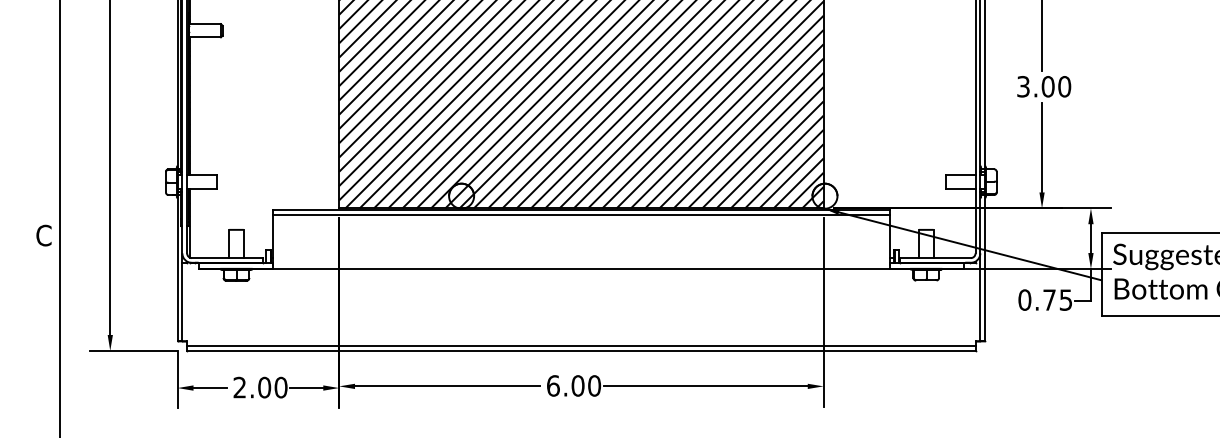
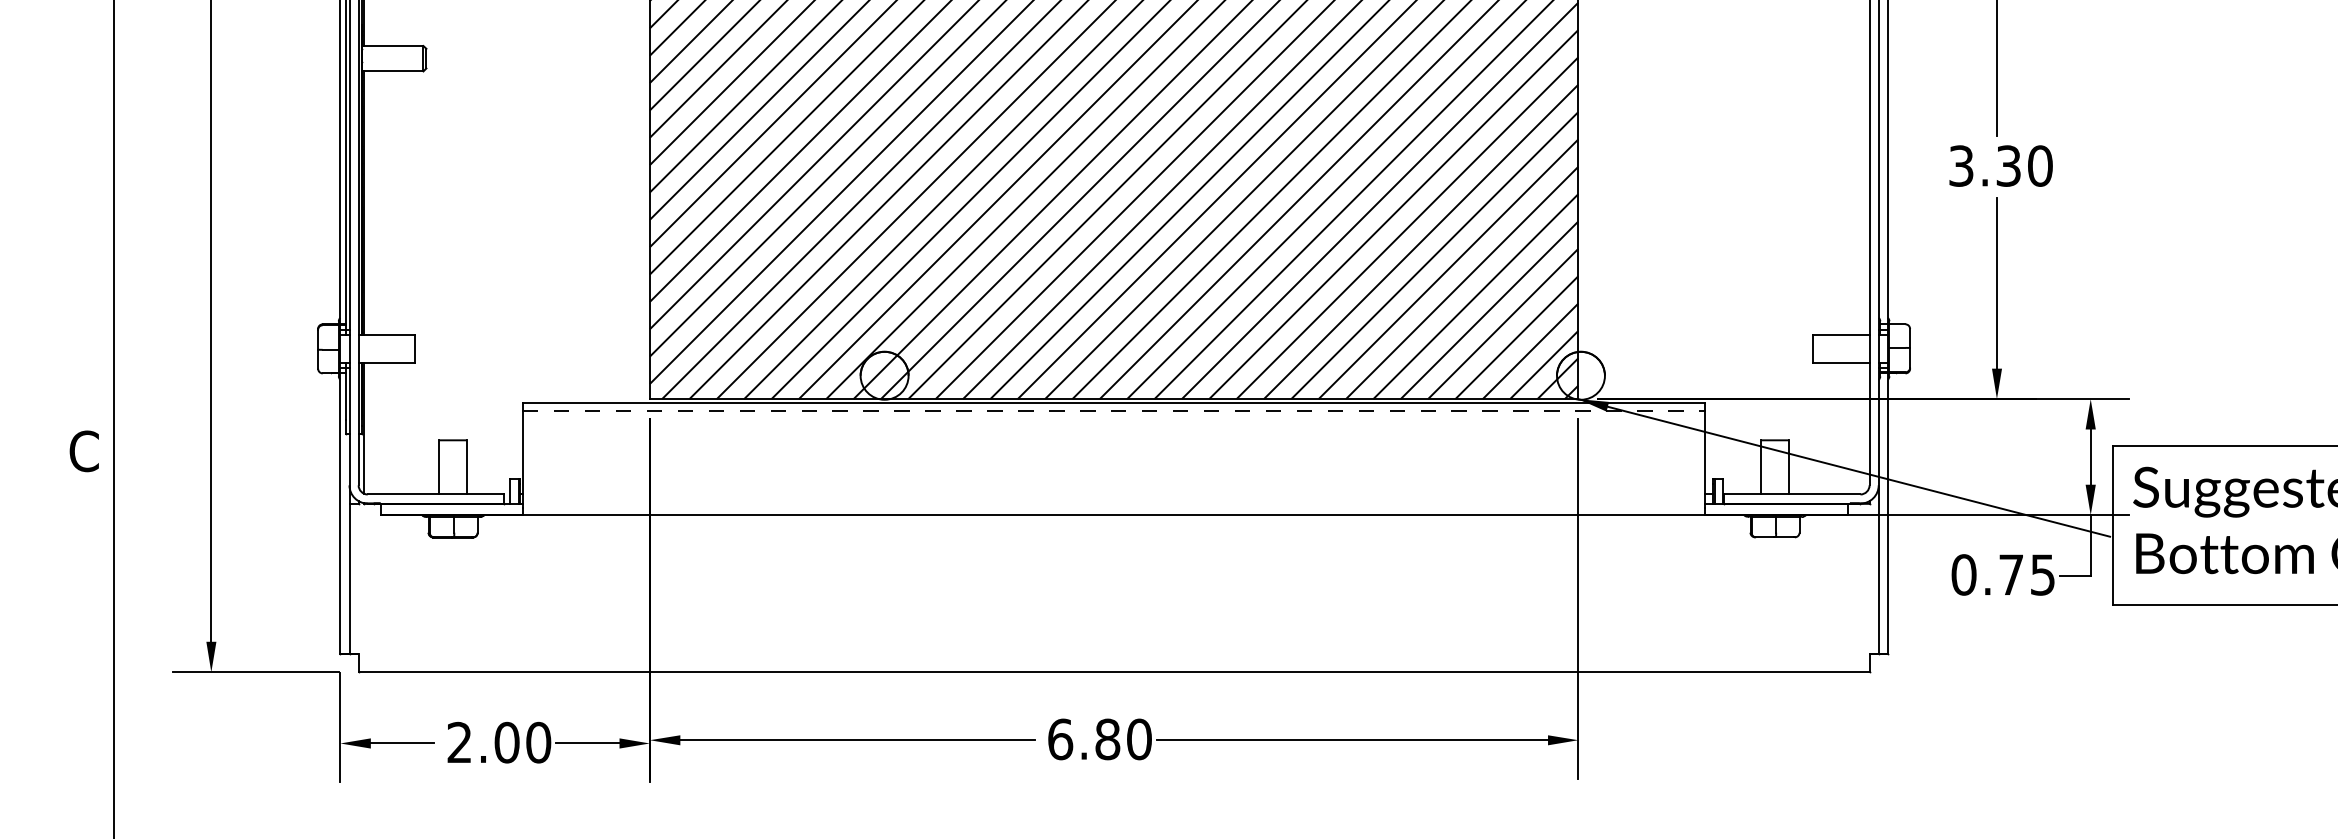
text: (1047, 86) -> (2007, 165), 3.00 -> 3.30
line: (581, 214) -> (1114, 410), solid -> dashed
line: (581, 346) -> (1114, 663), removed
text: (577, 385) -> (1106, 738), 6.00 -> 6.80

